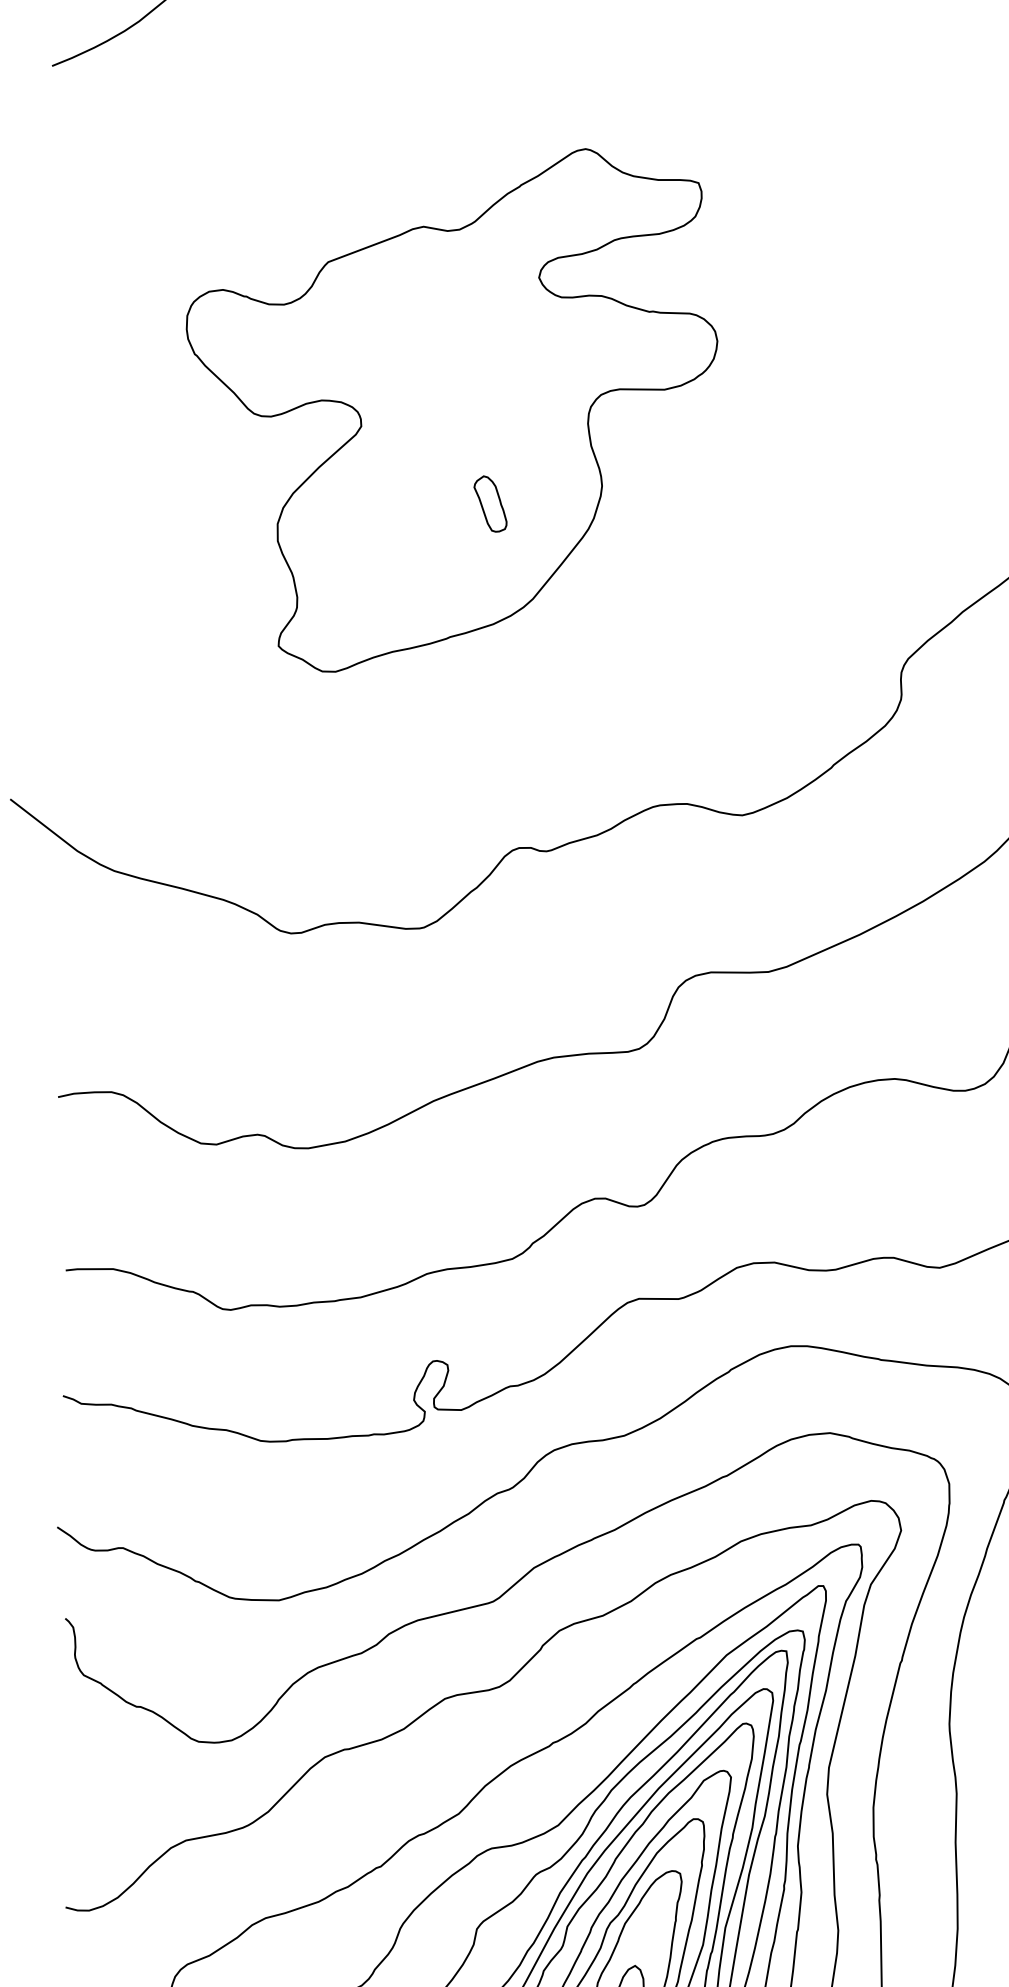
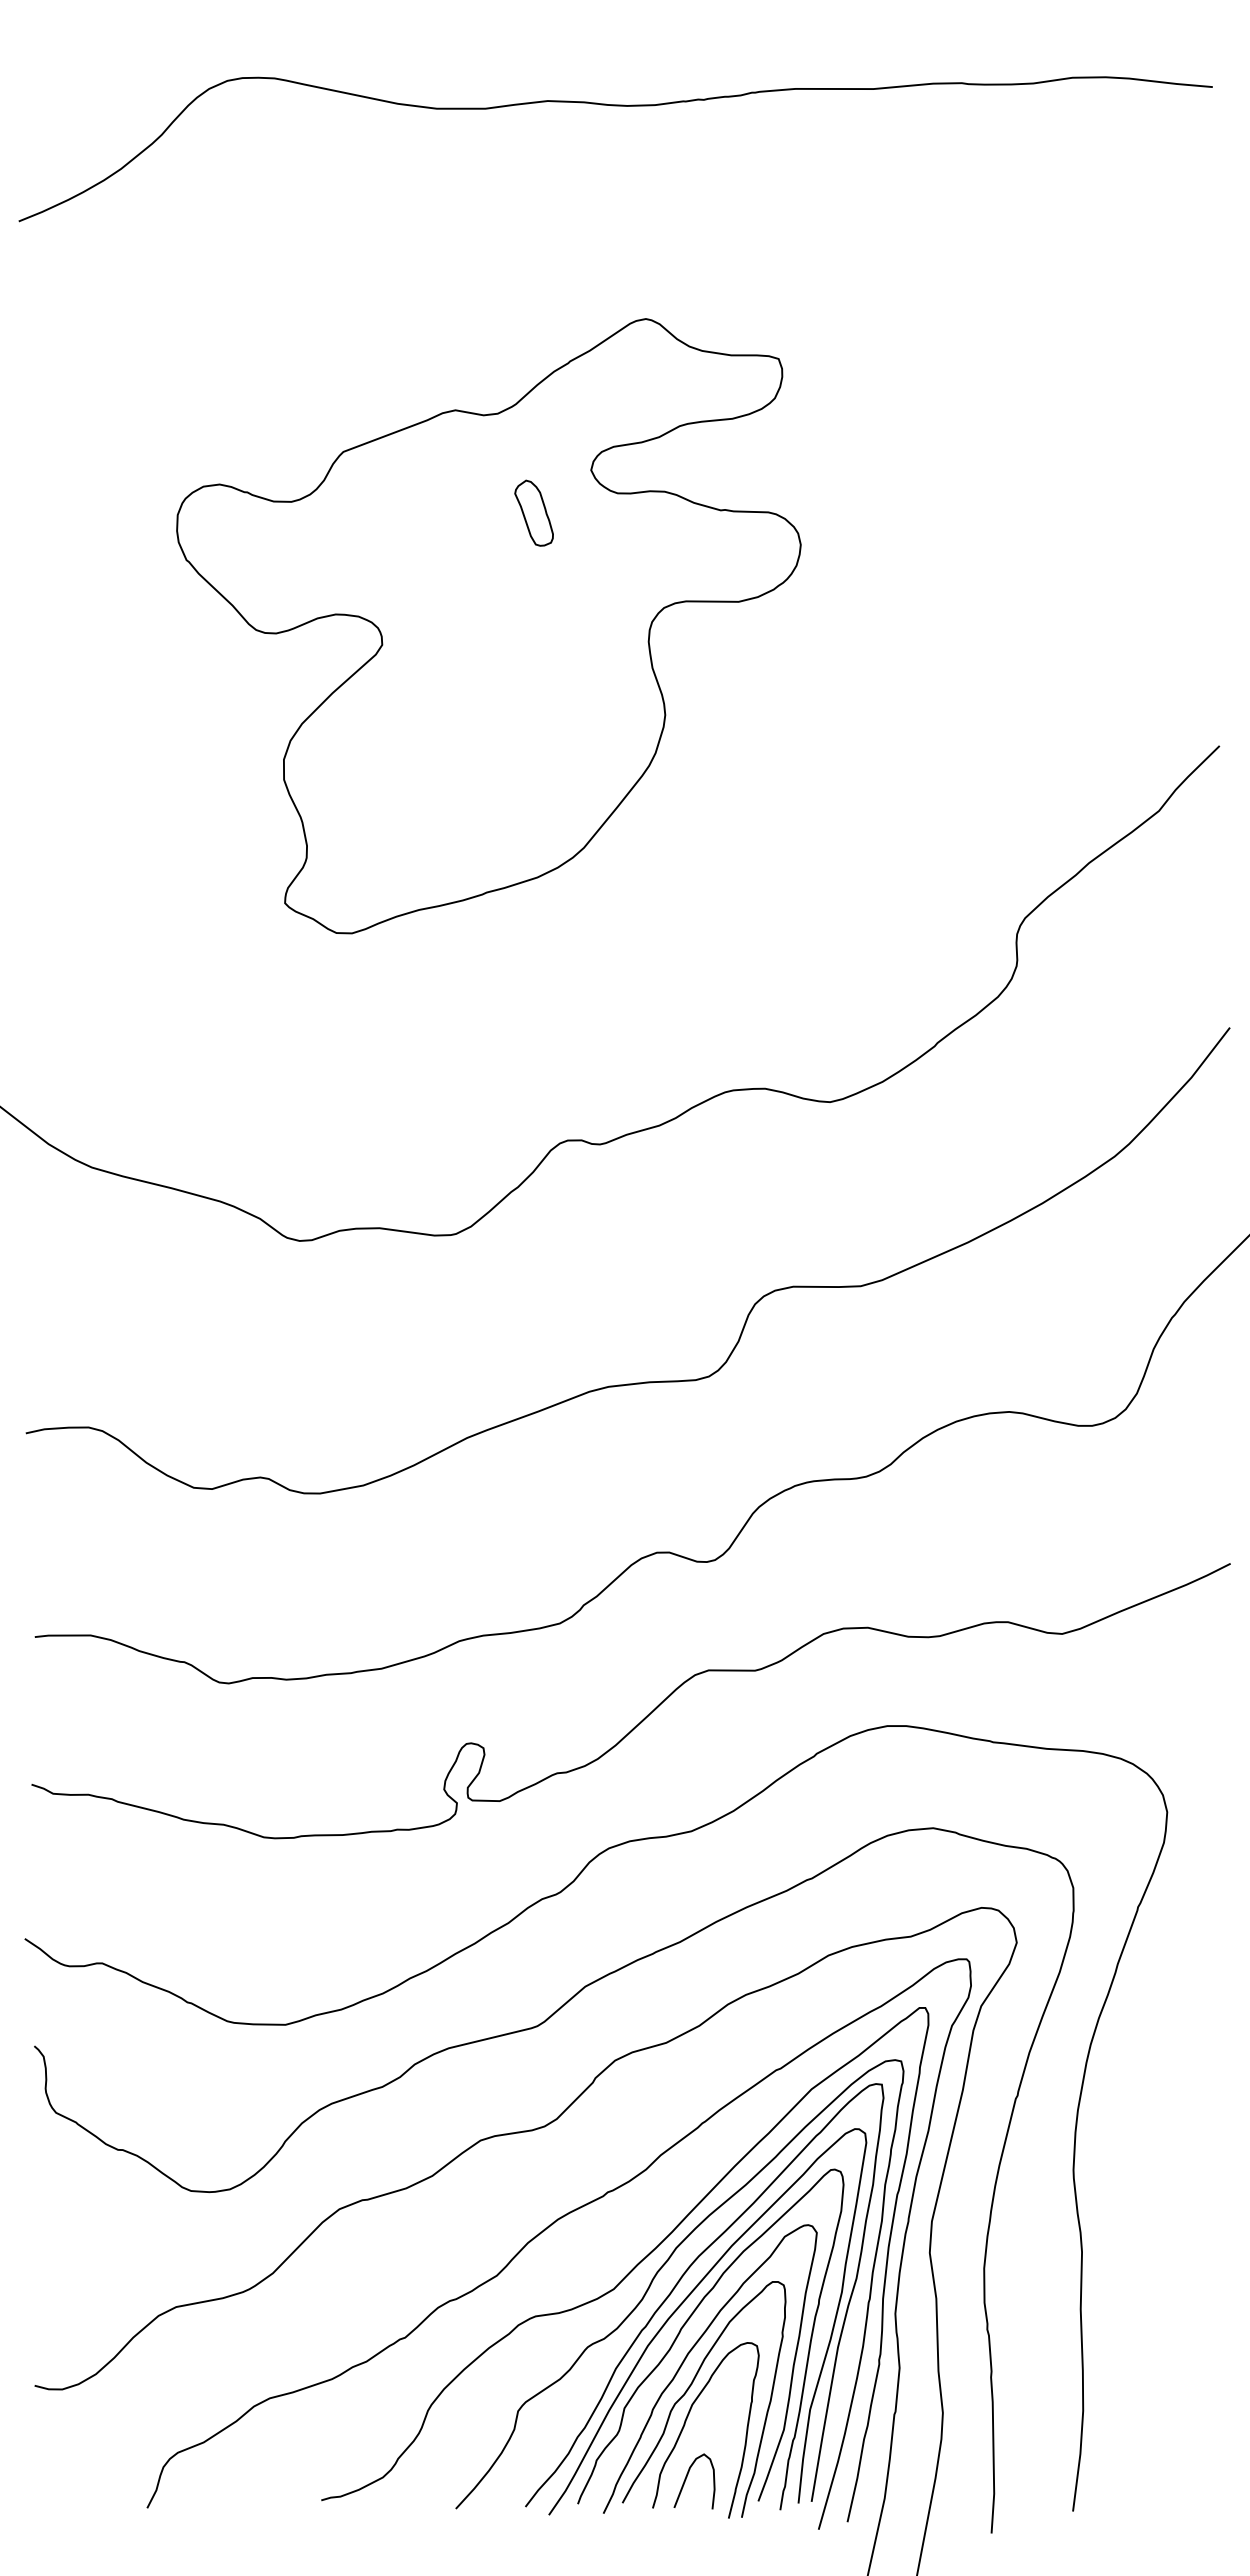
part: (490, 503) -> (533, 512), moved

